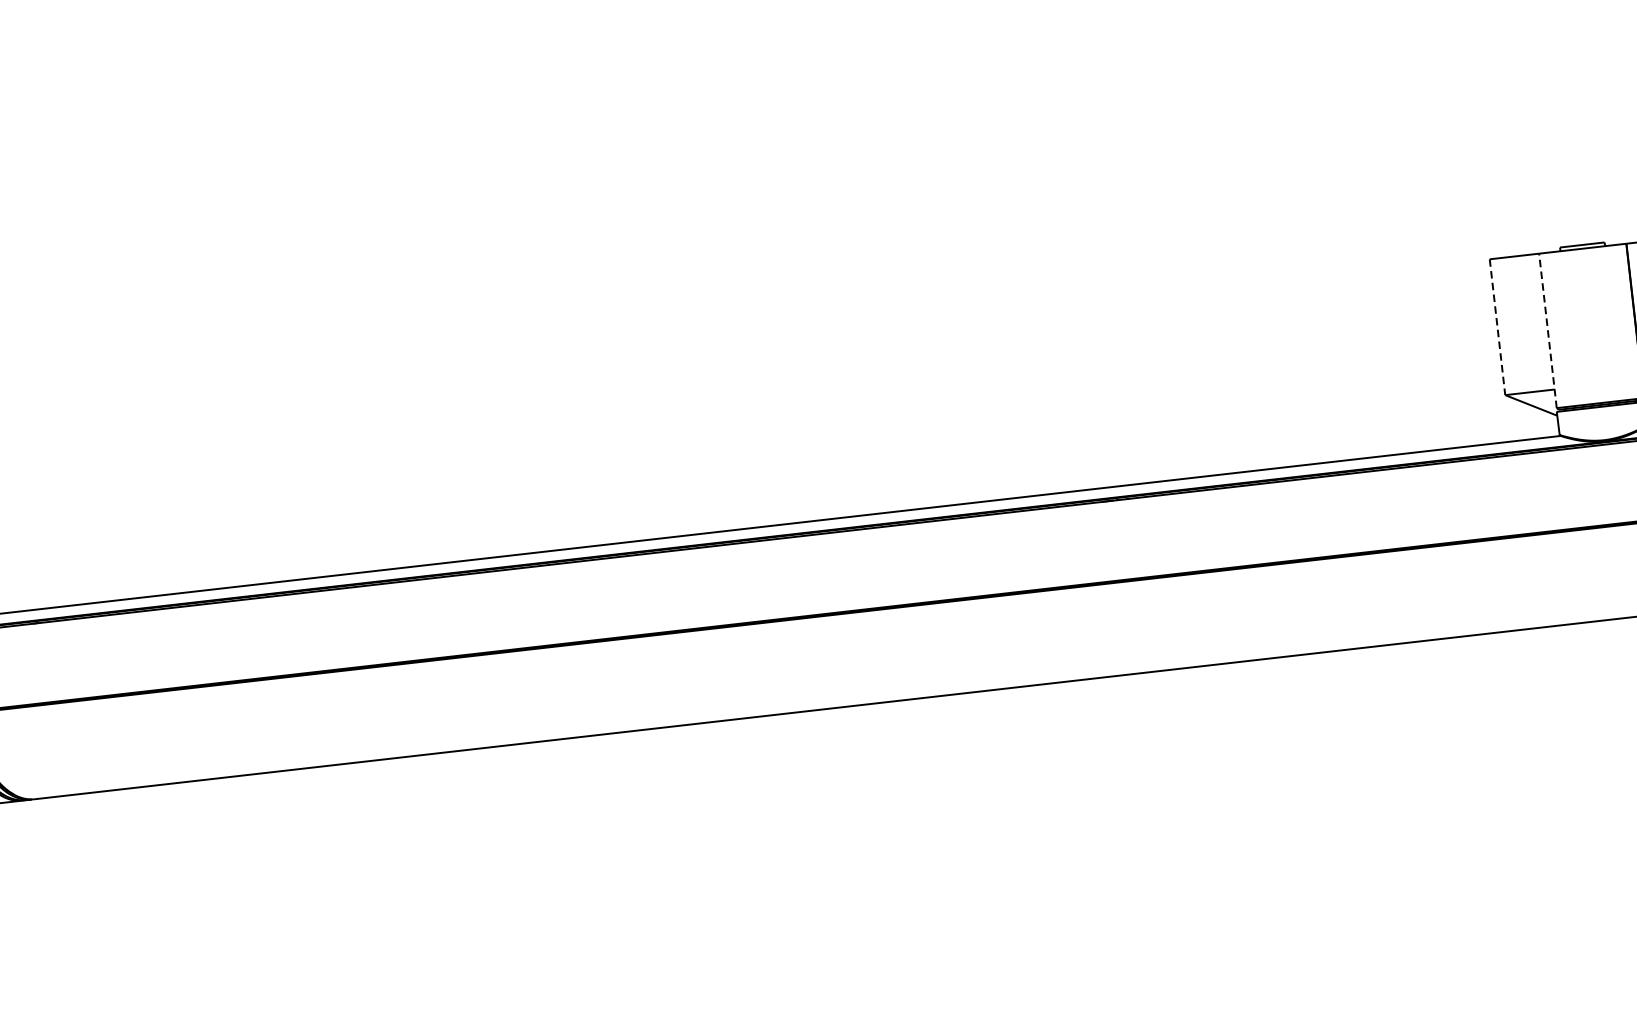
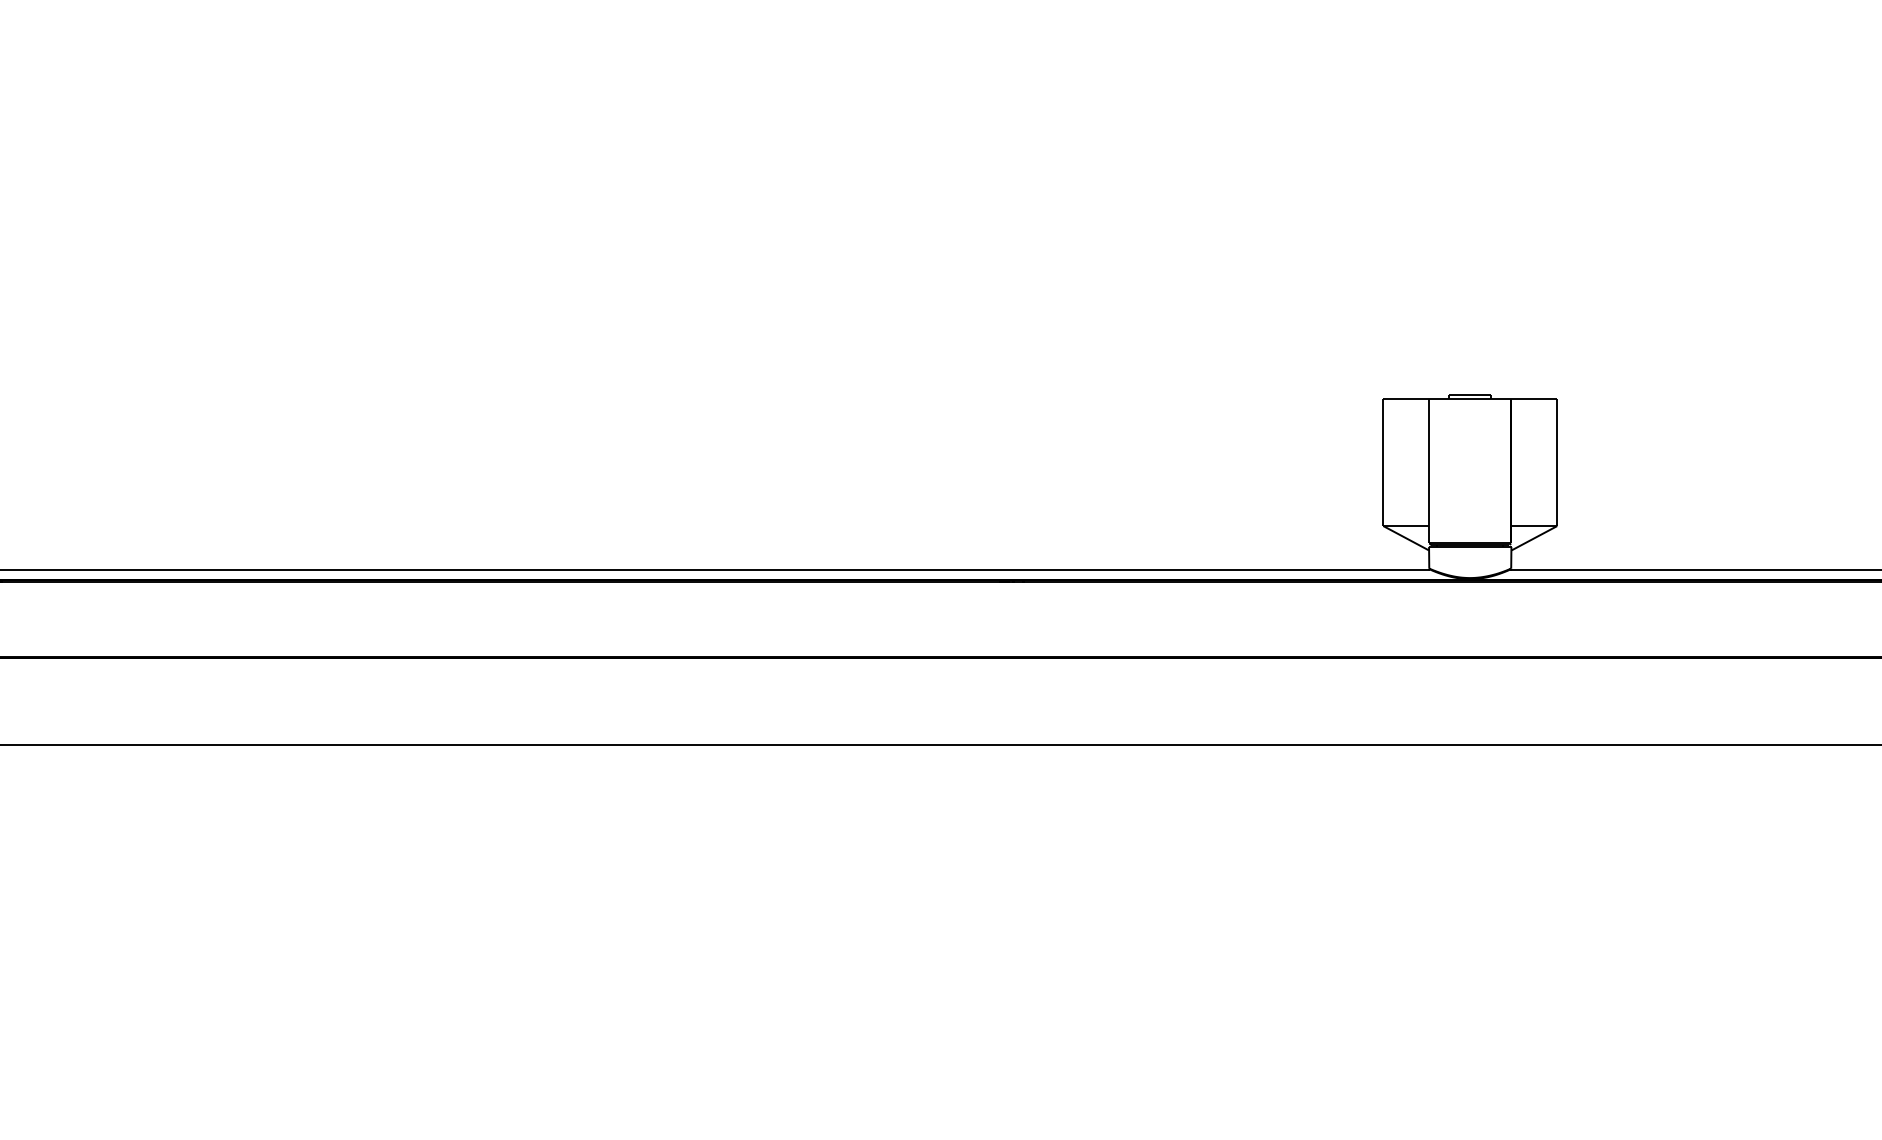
line: (1497, 327) -> (1383, 462), dashed -> solid
line: (1547, 330) -> (1429, 470), dashed -> solid

